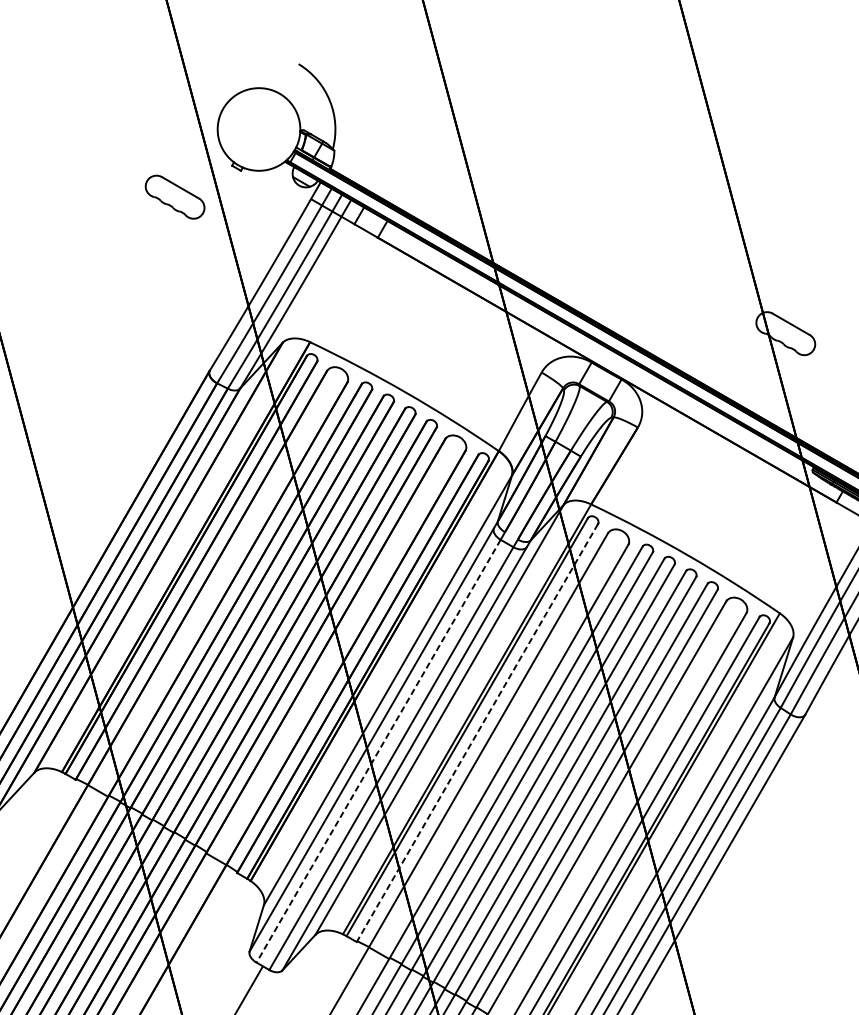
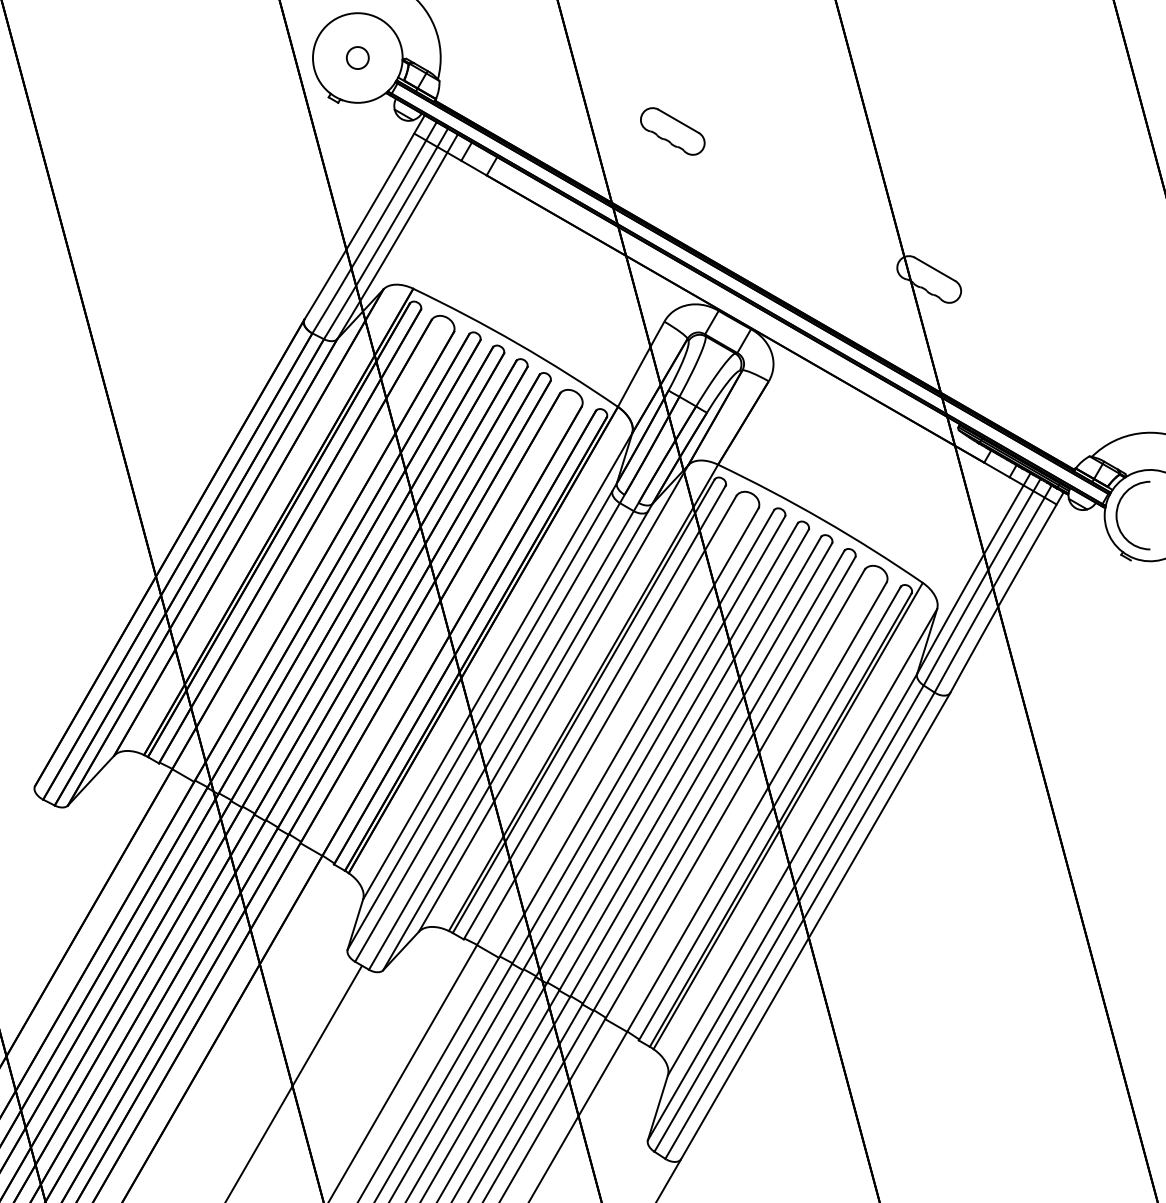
circle: (258, 128) -> (357, 57), added
part: (174, 197) -> (672, 131), moved
line: (477, 732) -> (594, 712), dashed -> solid
line: (378, 751) -> (487, 732), dashed -> solid

